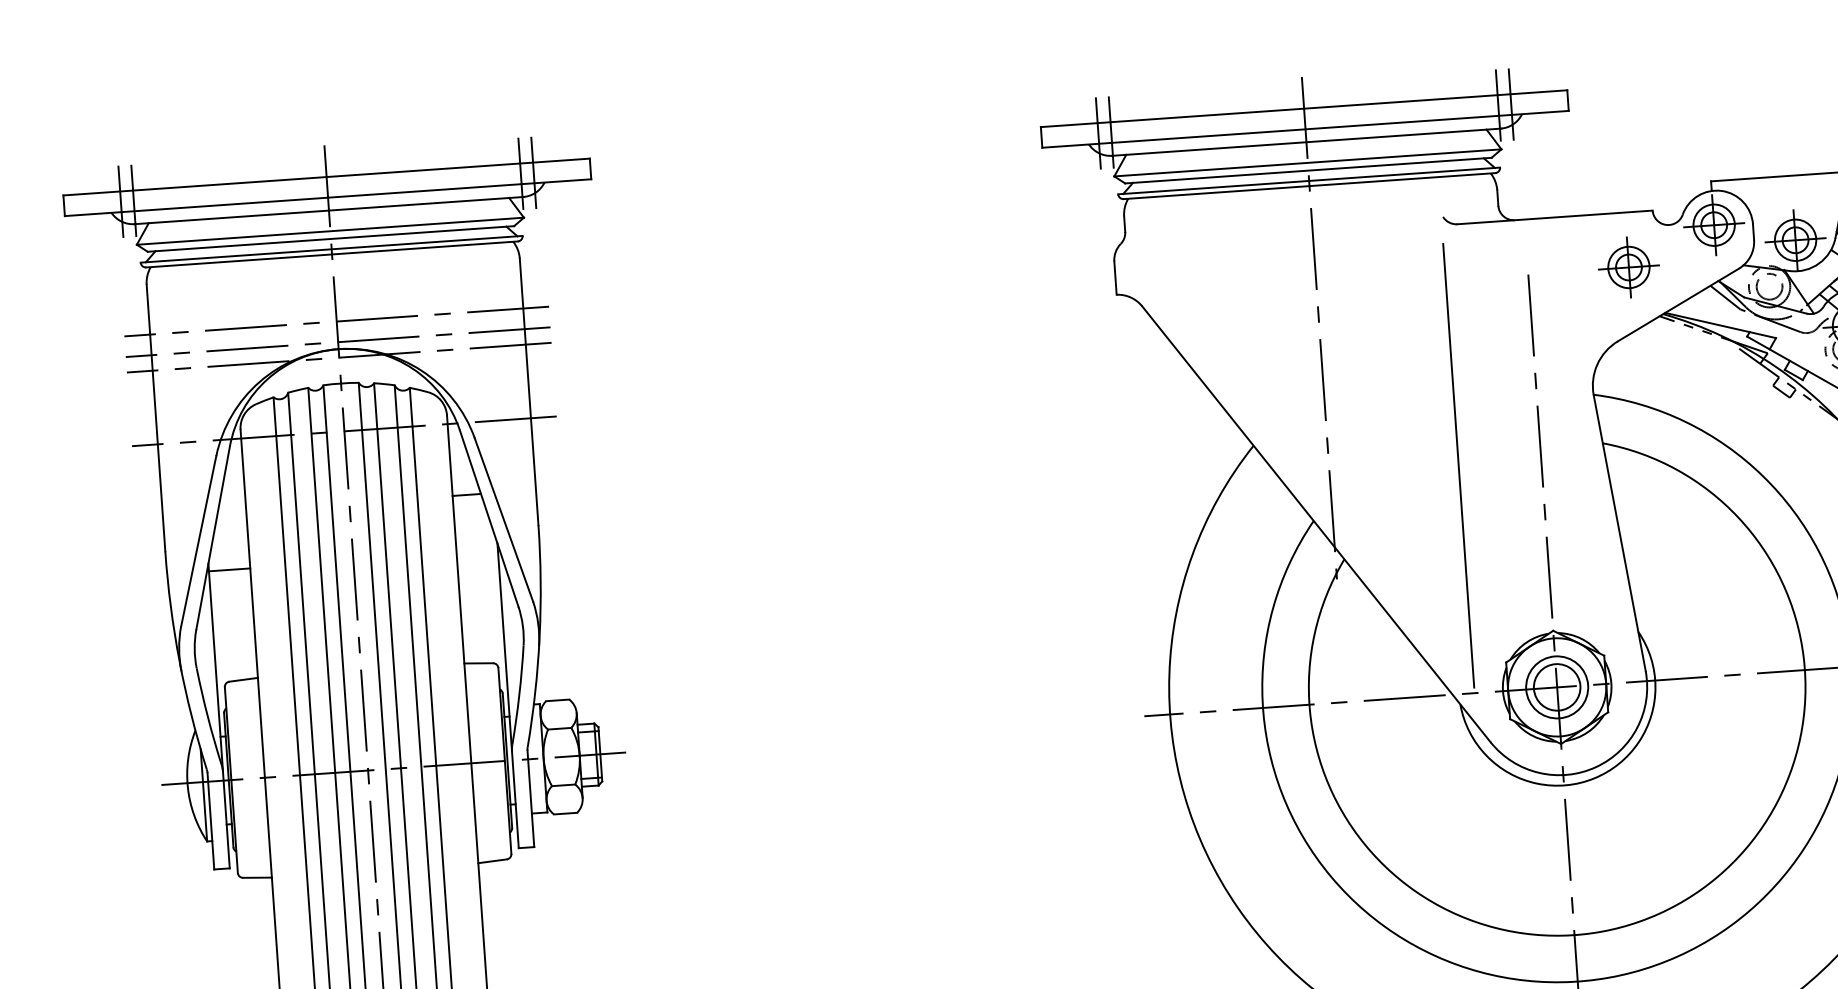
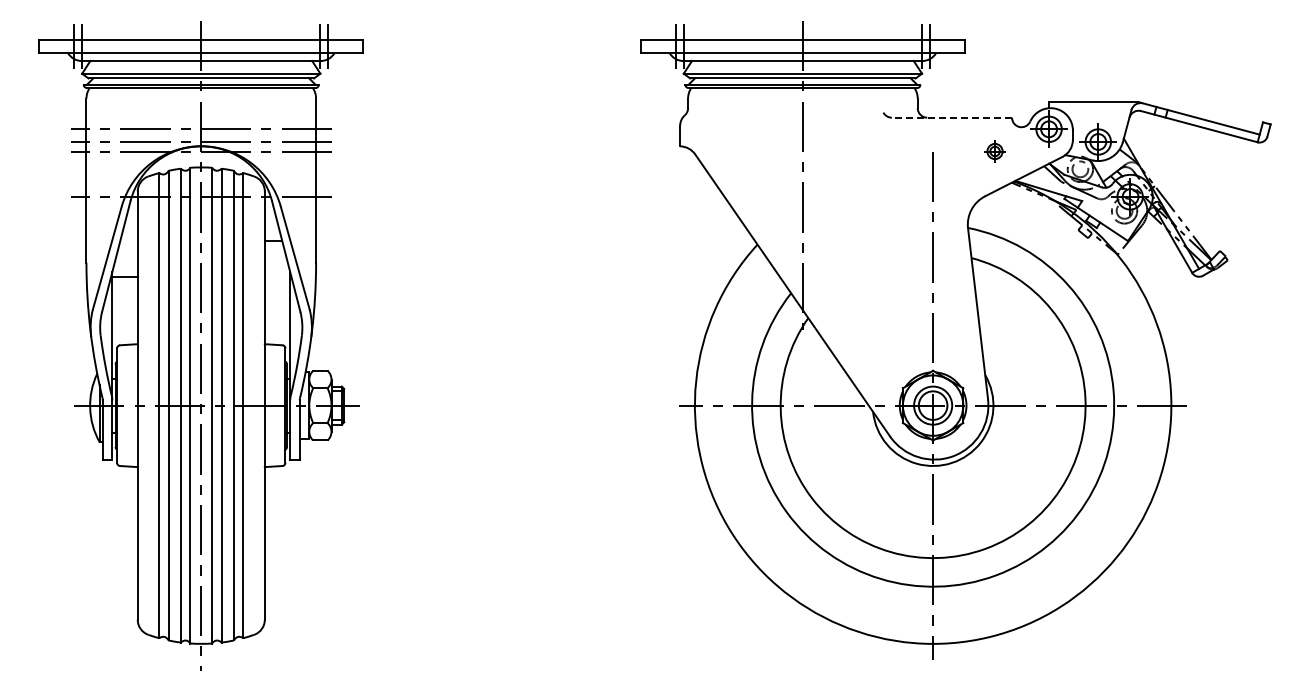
line: (1554, 217) -> (951, 117), solid -> dashed
part: (1628, 267) -> (994, 151), size x0.6
line: (1458, 465) -> (882, 265), removed

